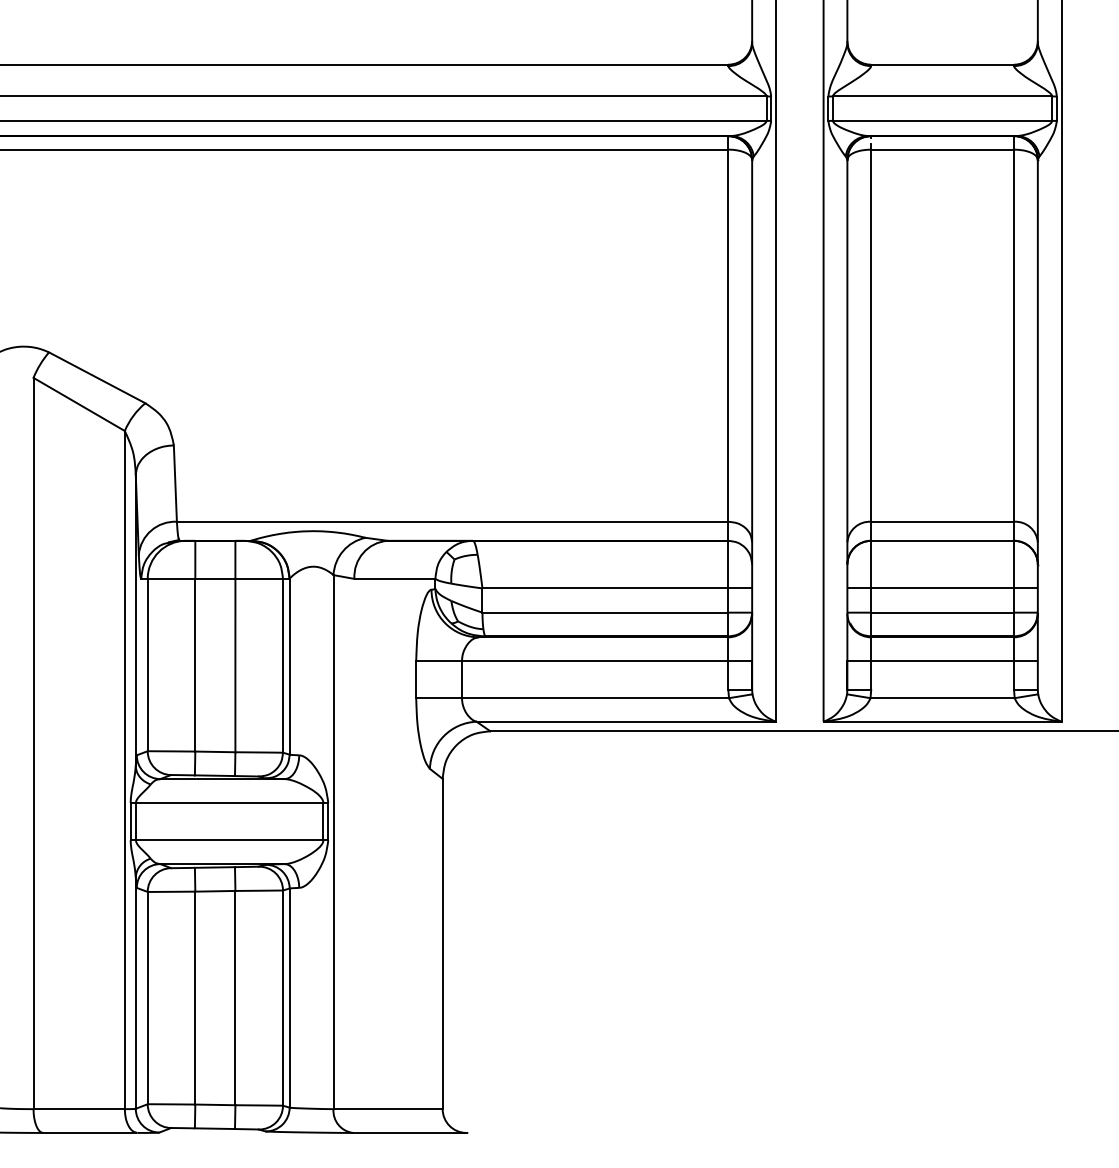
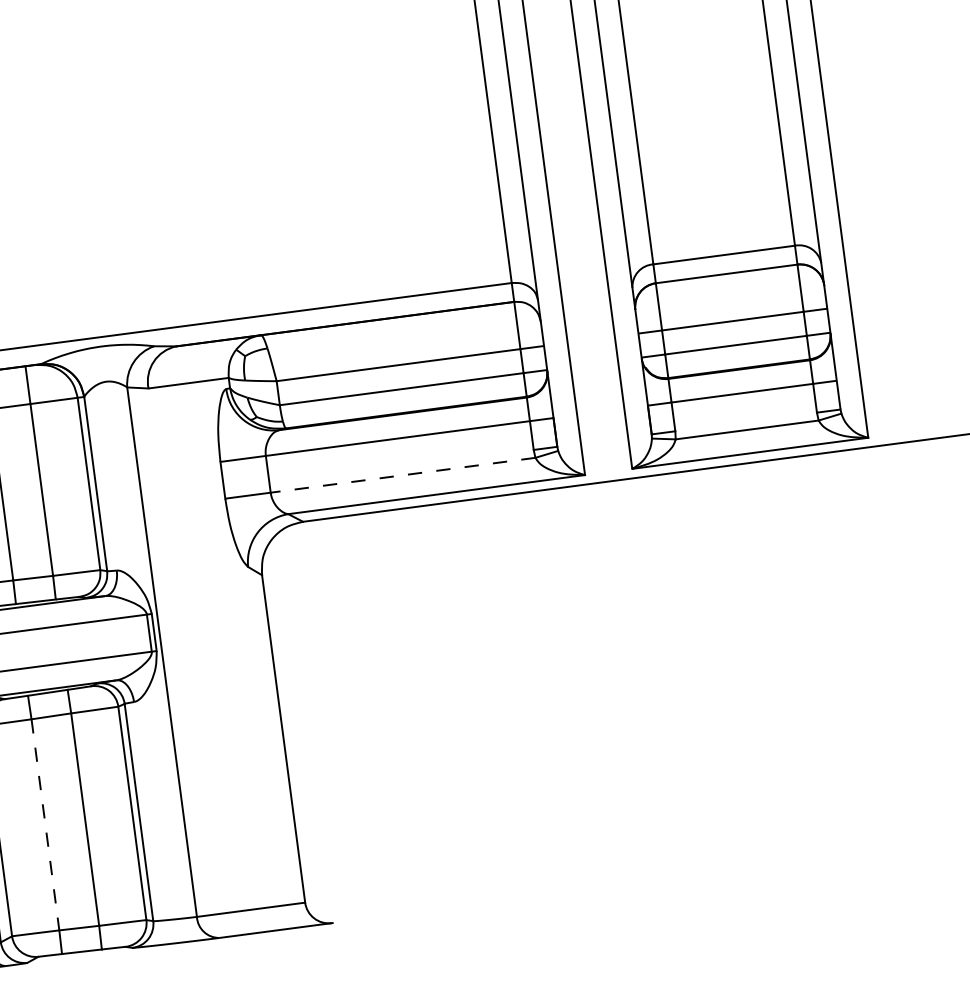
line: (595, 698) -> (403, 475), solid -> dashed
line: (195, 998) -> (45, 825), solid -> dashed

